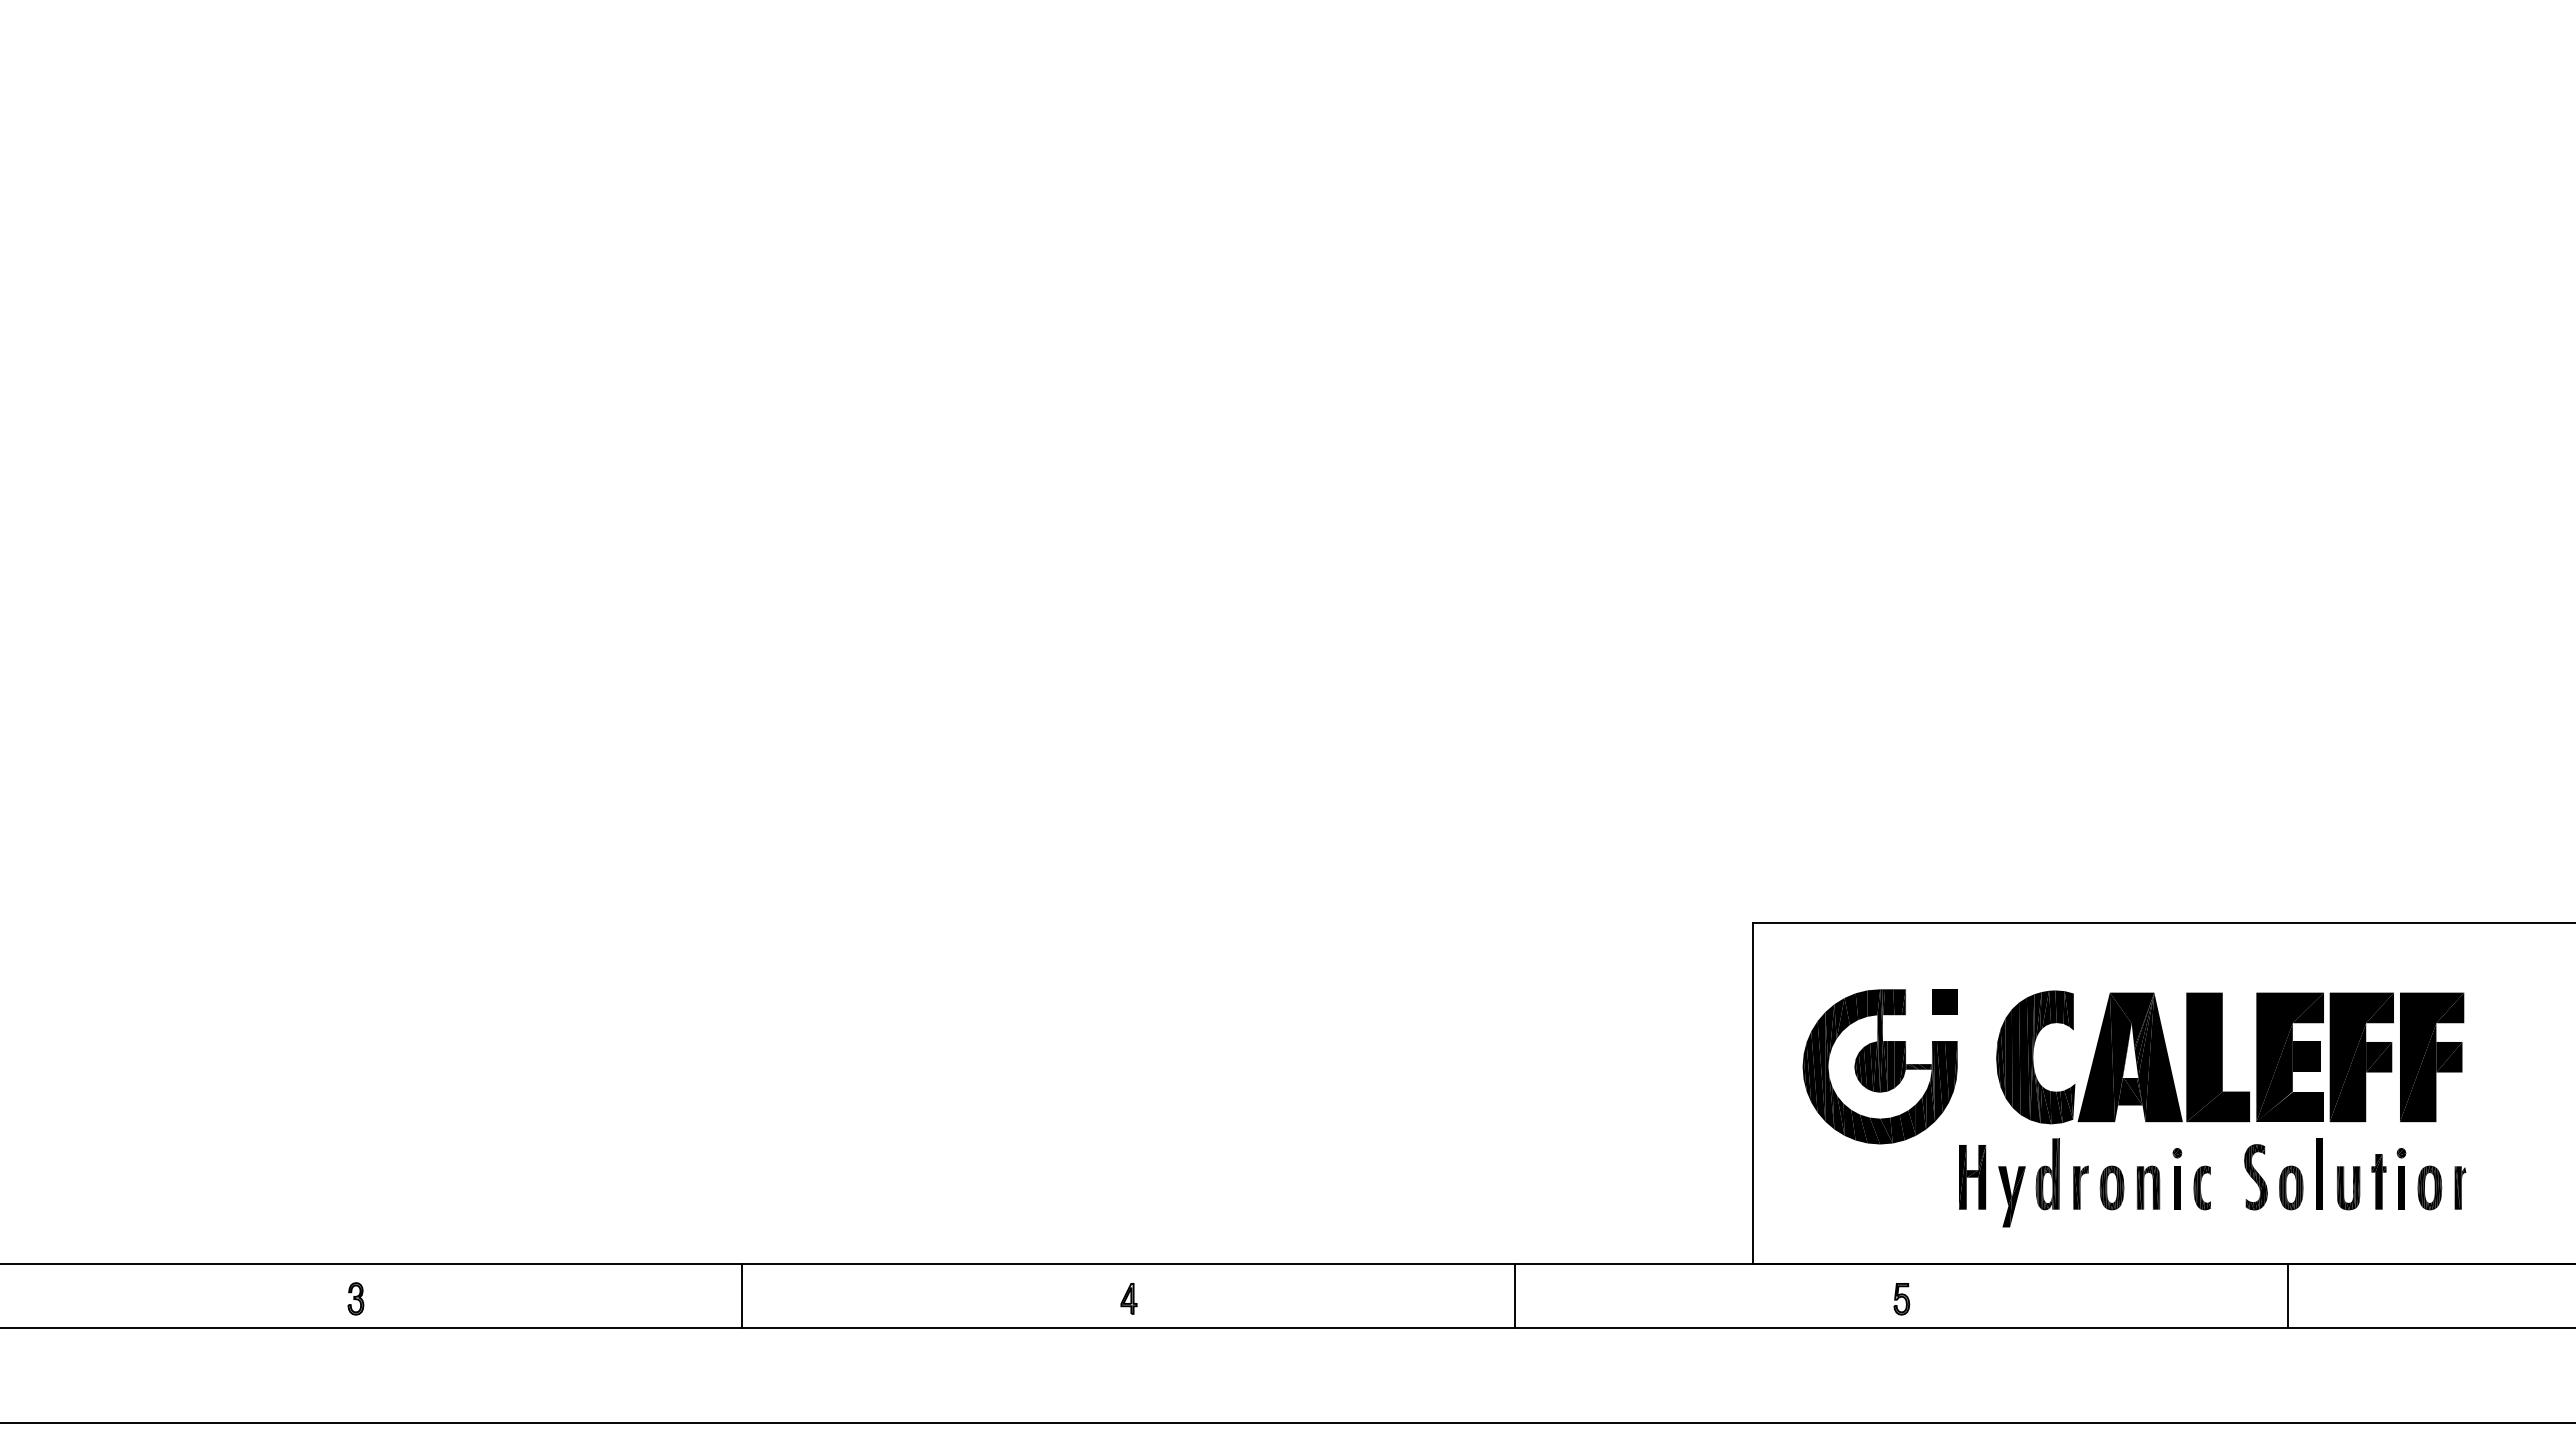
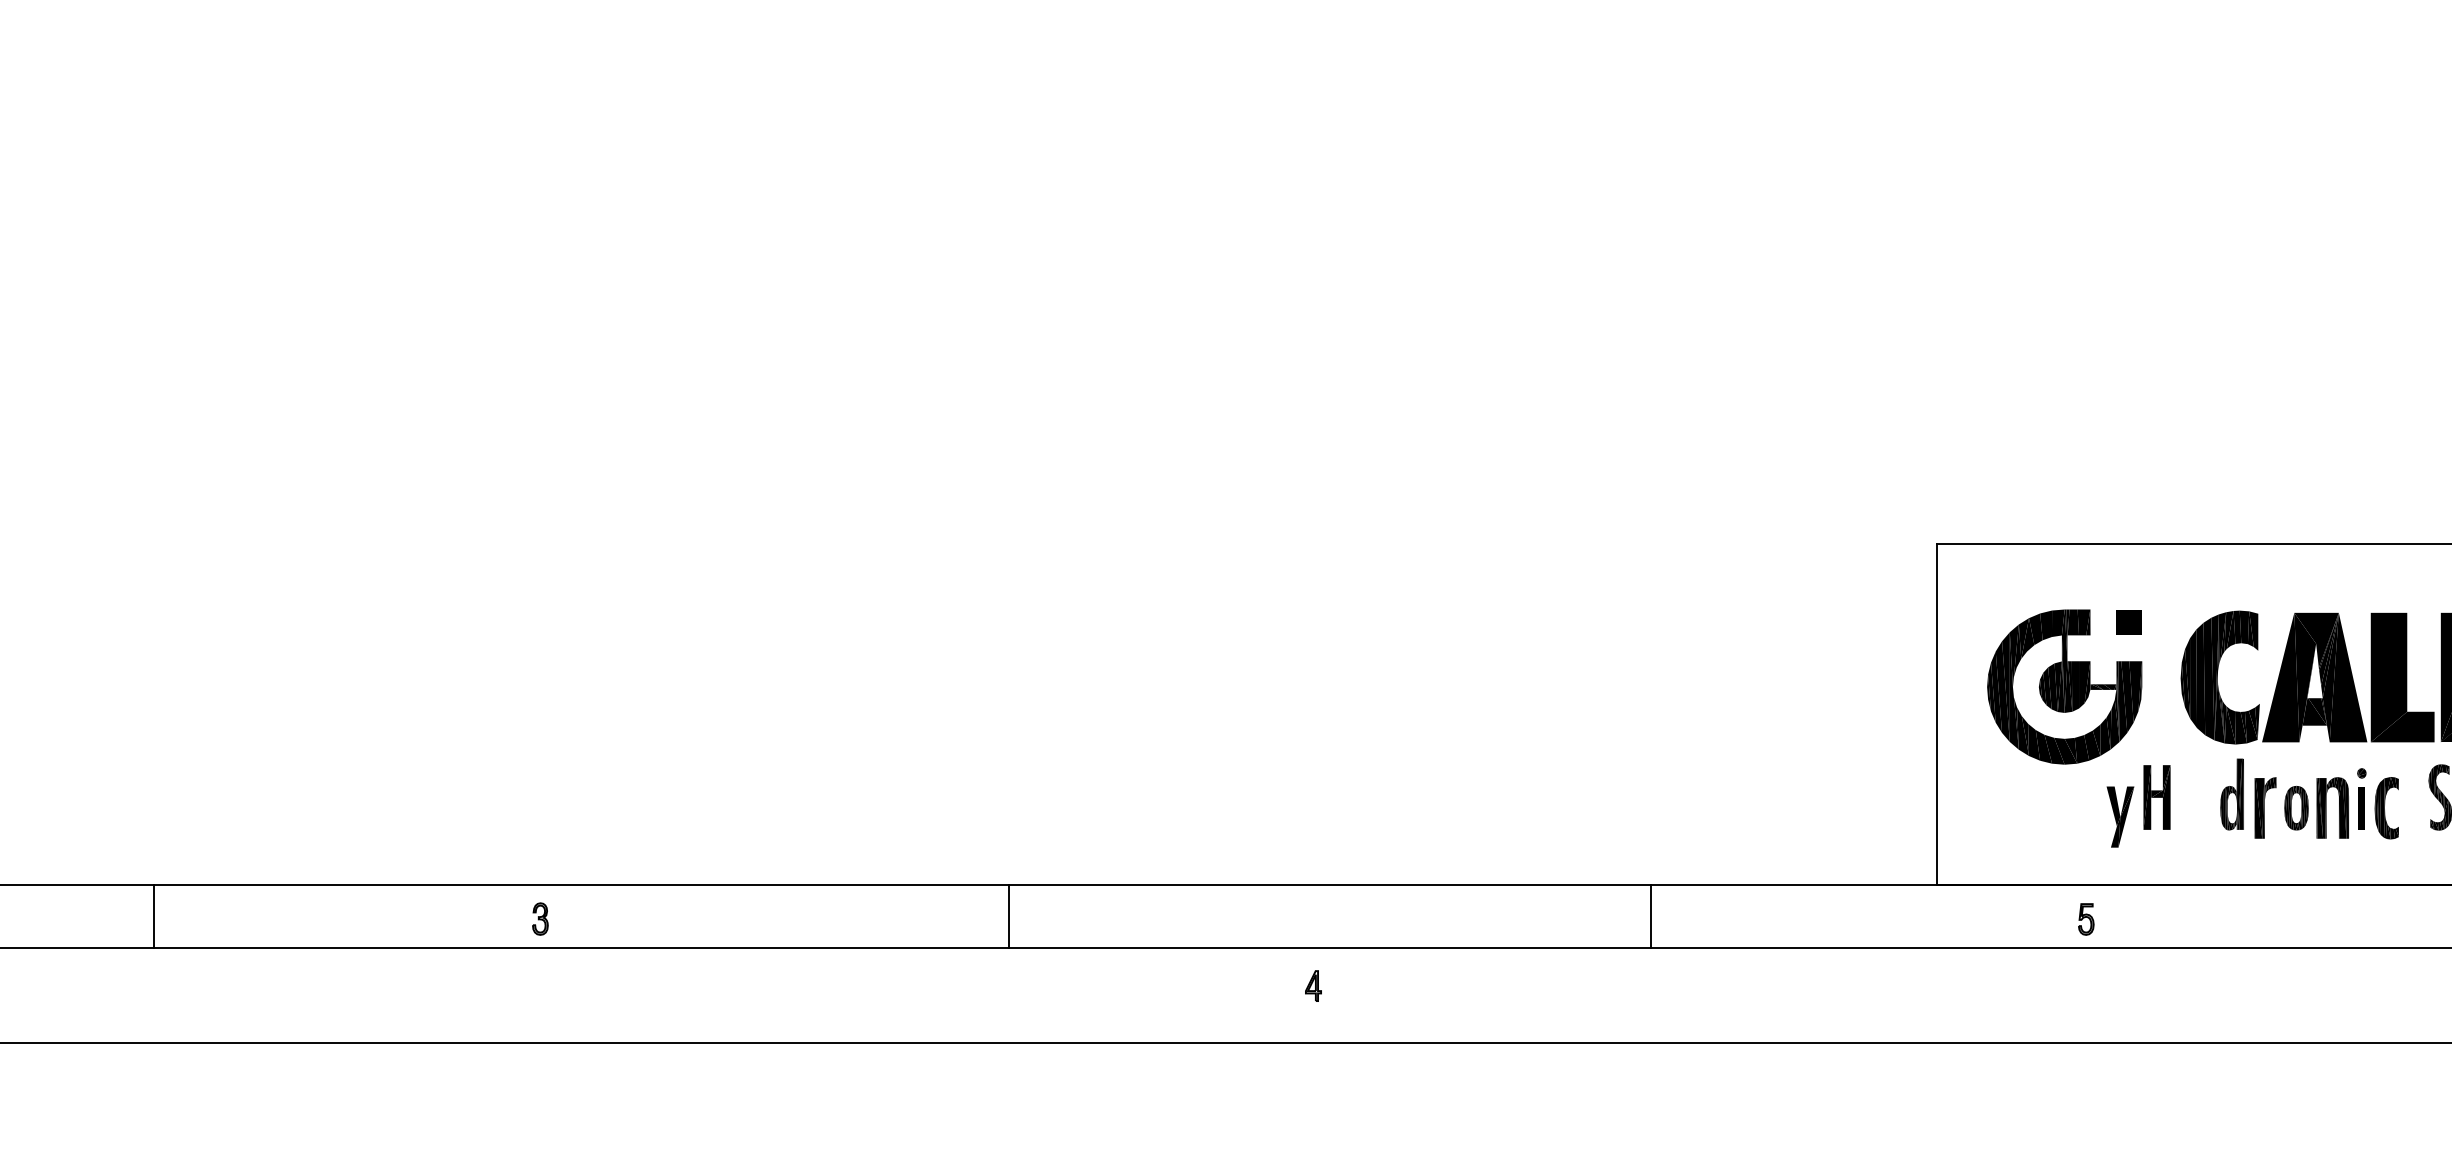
part: (2080, 1187) -> (2264, 807), size x1.4
part: (2148, 1187) -> (2332, 807), size x1.4
part: (2201, 1187) -> (2385, 807), size x1.4
part: (2011, 1196) -> (2119, 816), moved
line: (742, 1295) -> (1008, 915), moved
line: (1514, 1295) -> (1650, 915), moved
part: (1128, 1298) -> (1312, 985), moved

